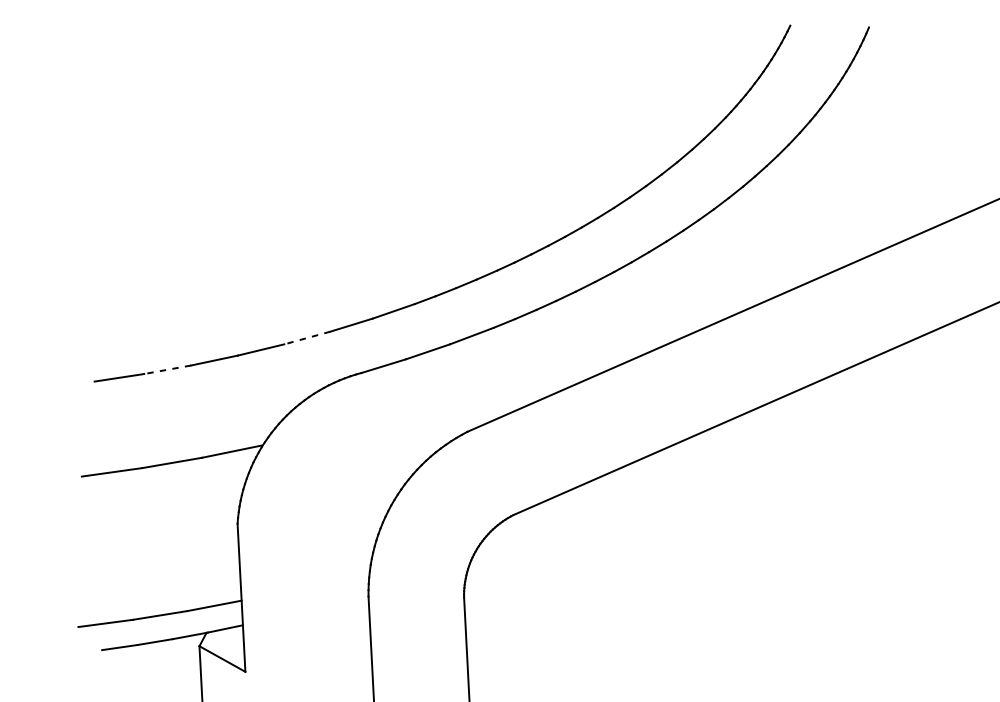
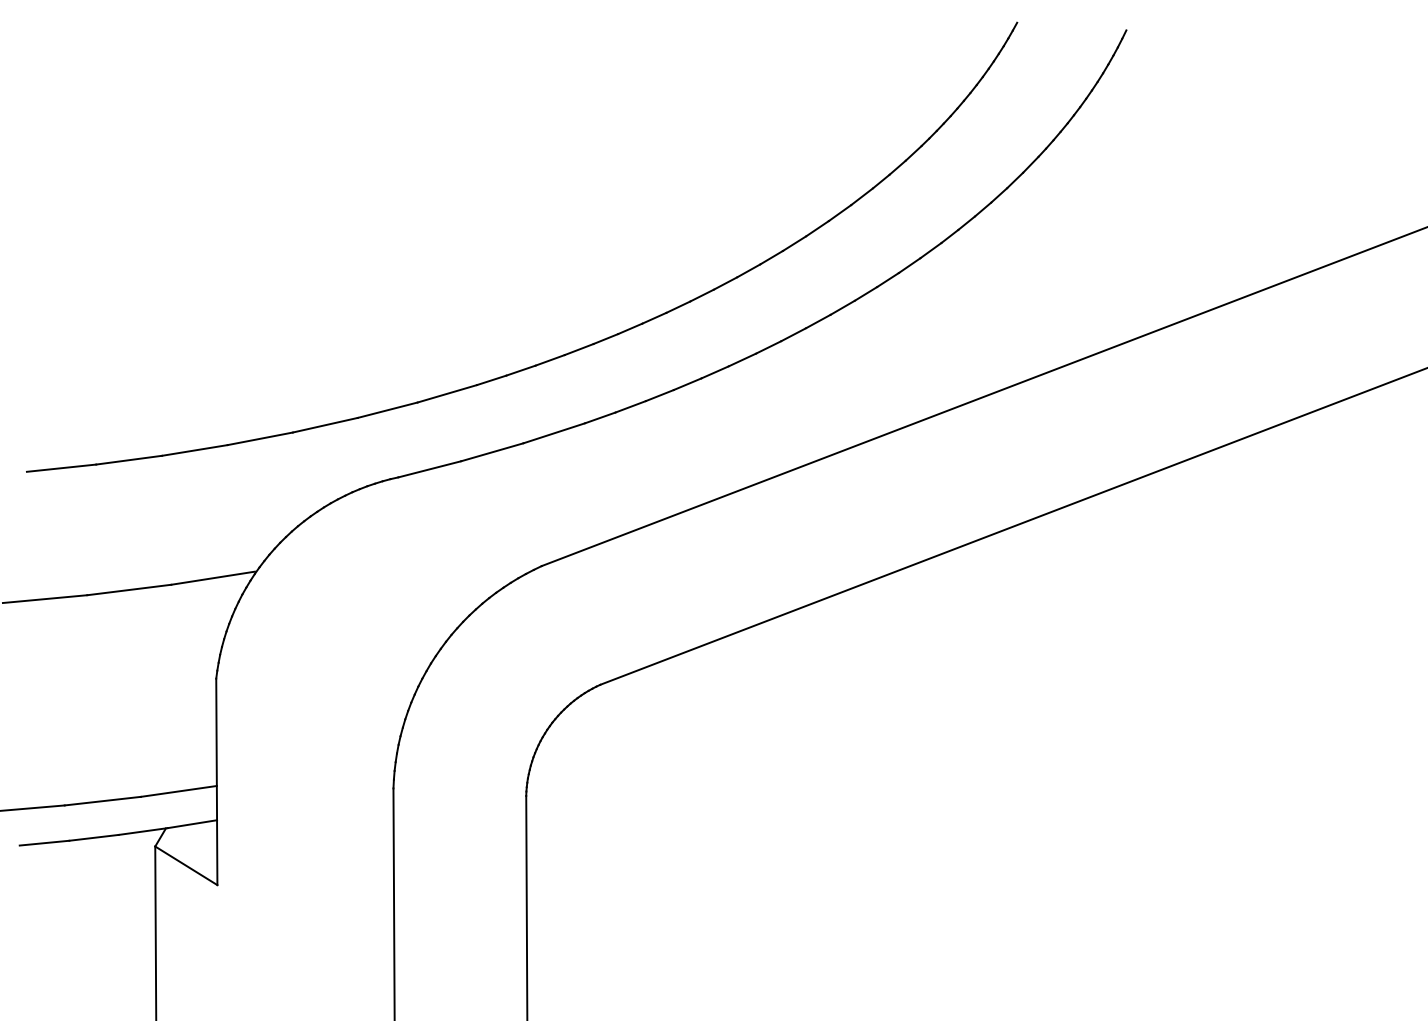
line: (306, 338) -> (324, 425), dashed -> solid
line: (167, 370) -> (128, 460), dashed -> solid

